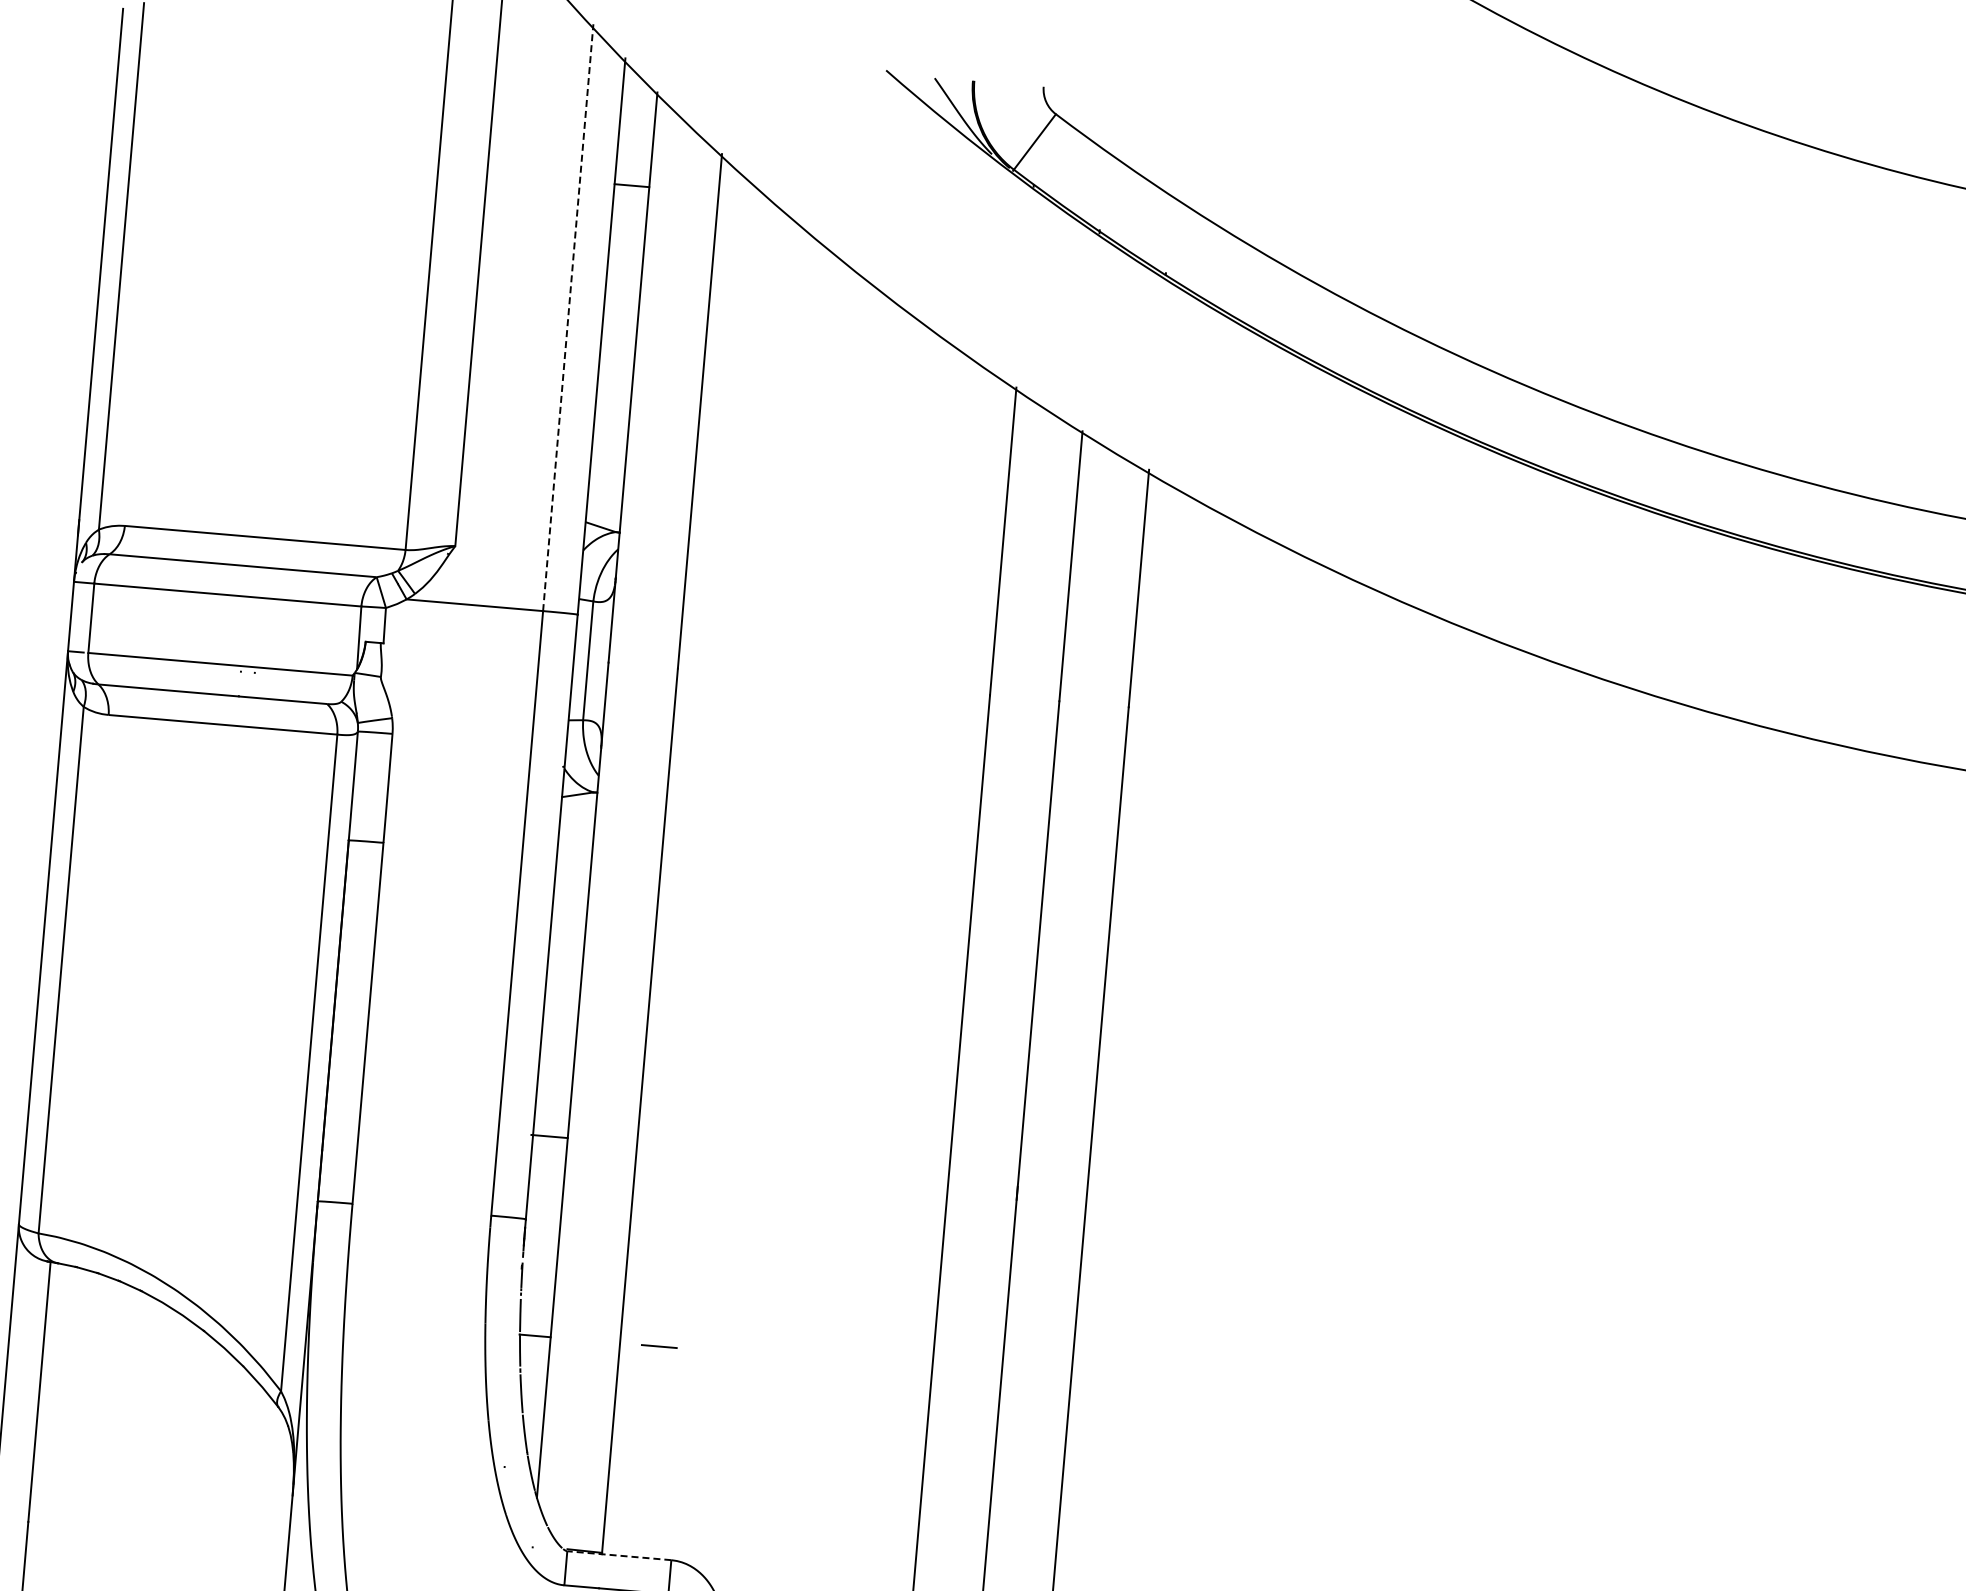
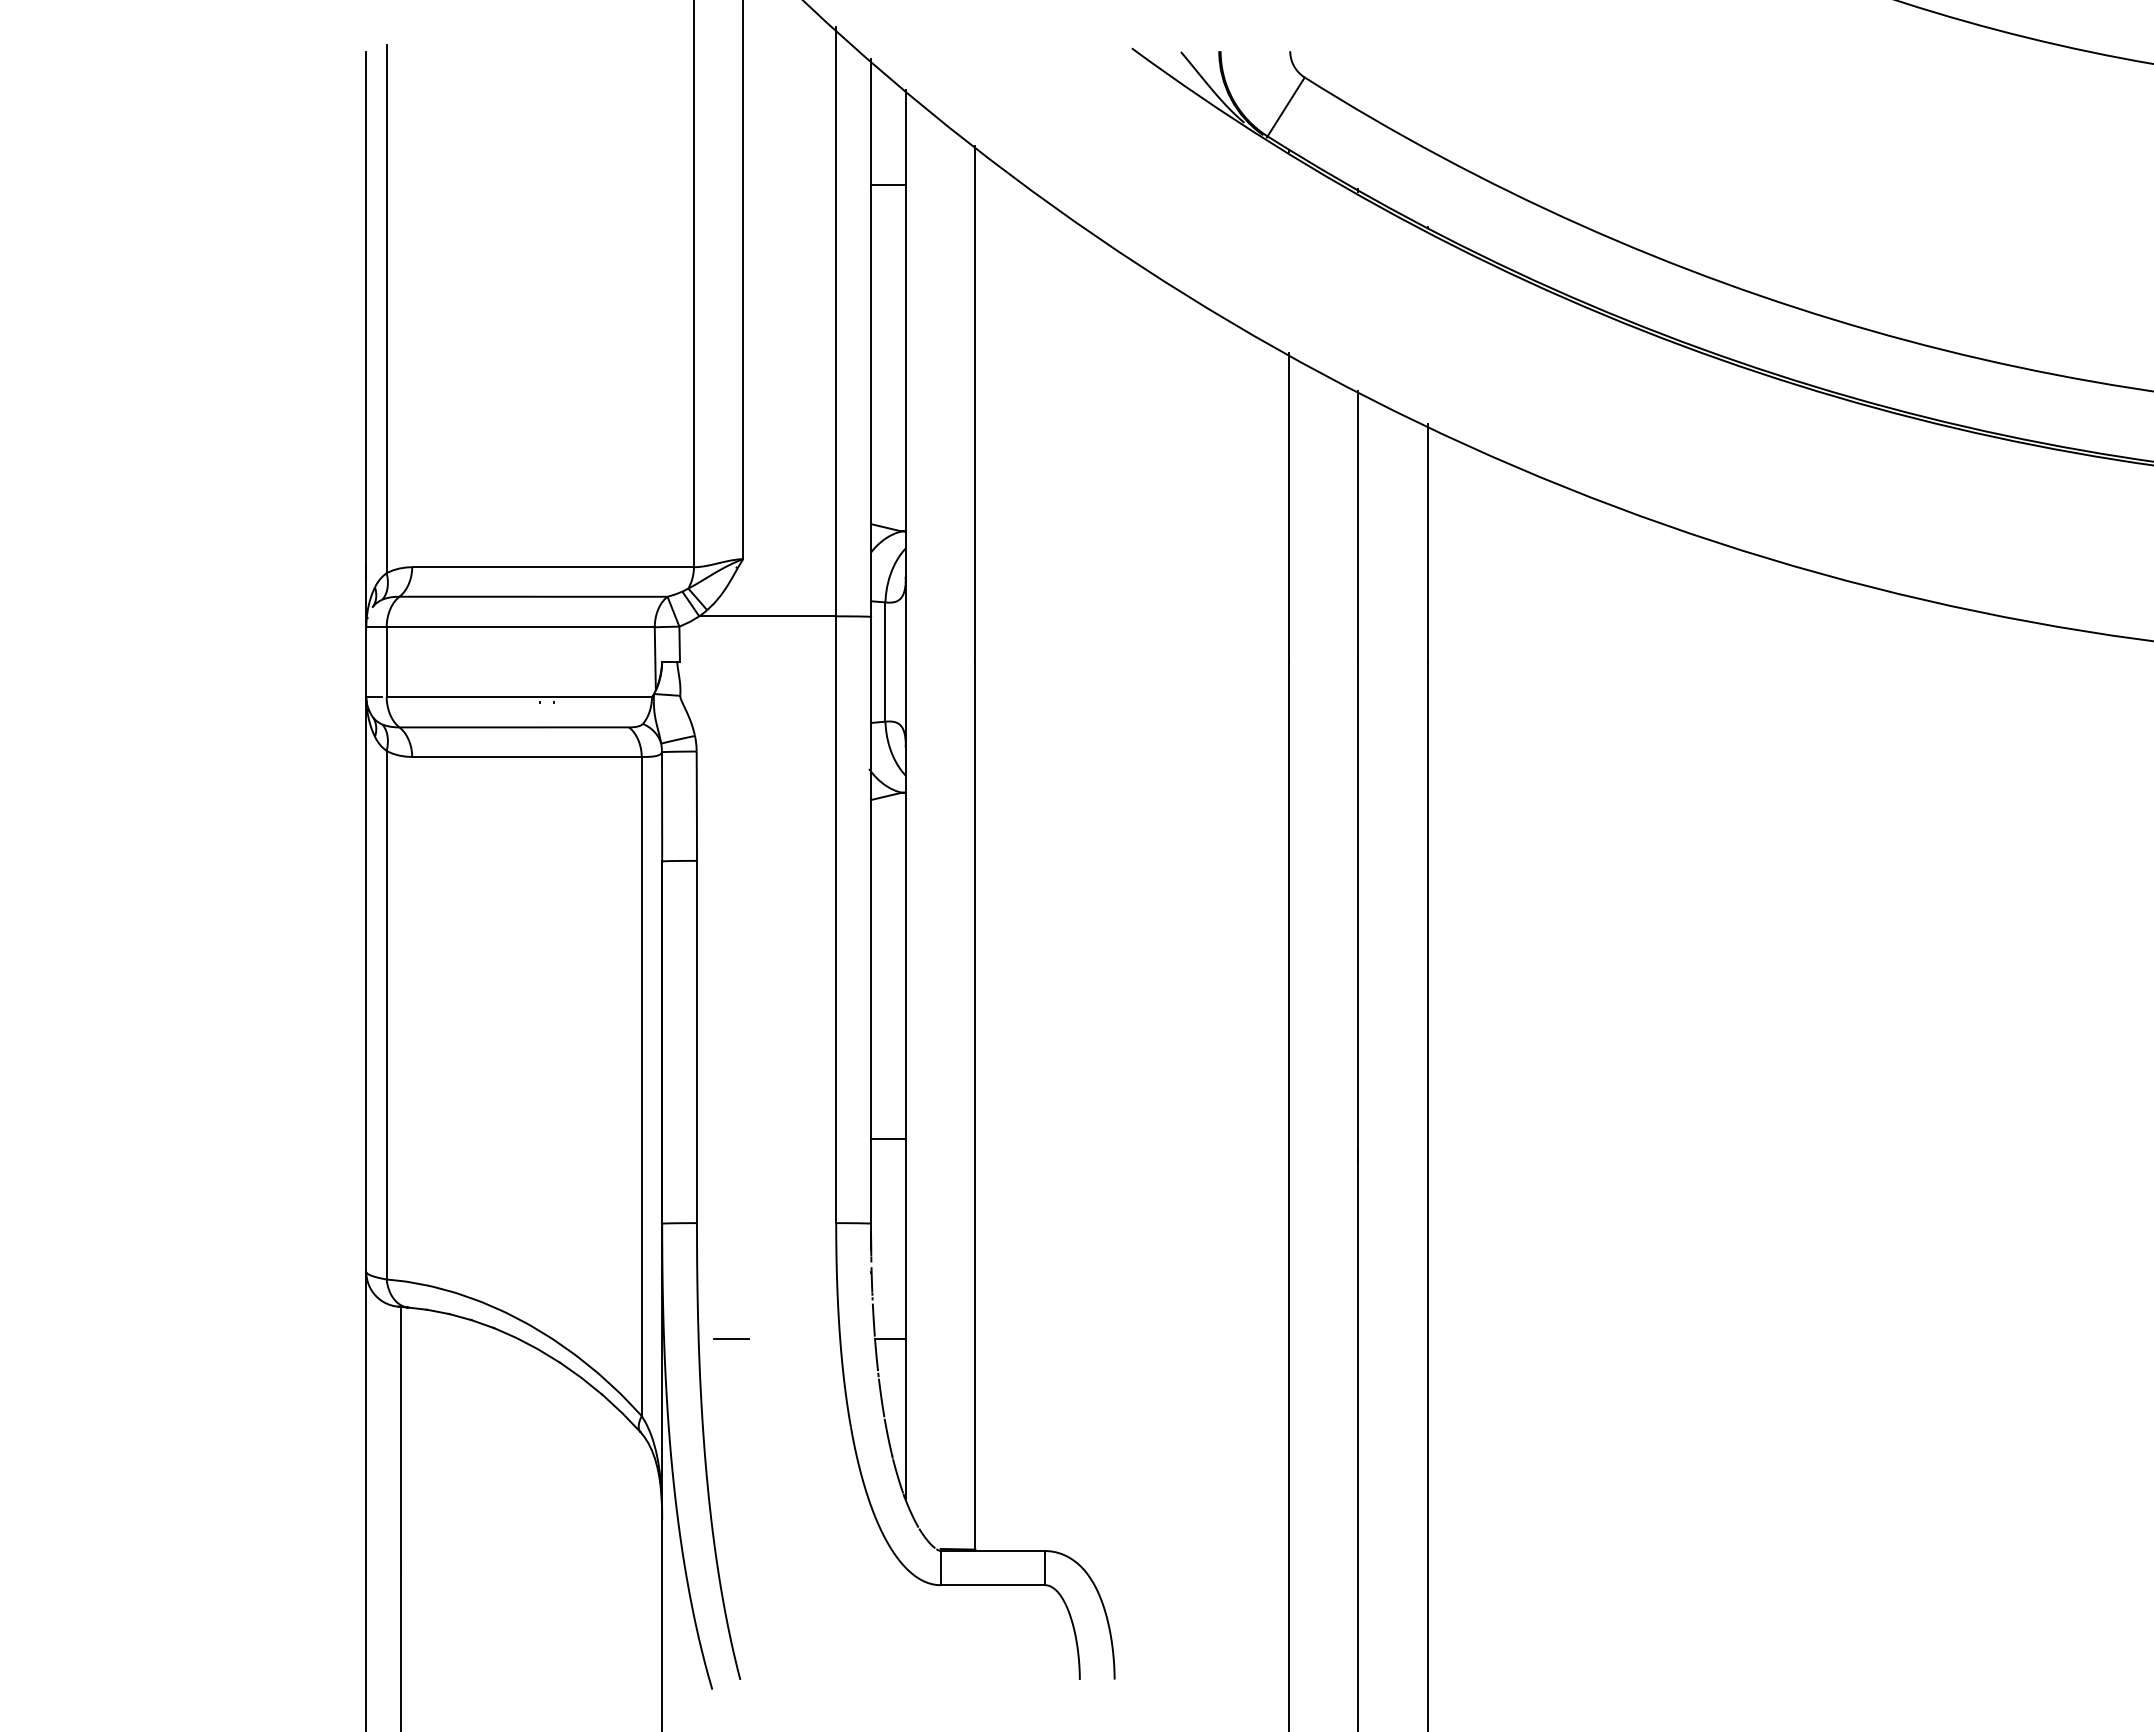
line: (568, 317) -> (836, 321), dashed -> solid
line: (659, 1345) -> (731, 1338), moved
line: (619, 1555) -> (992, 1550), dashed -> solid

